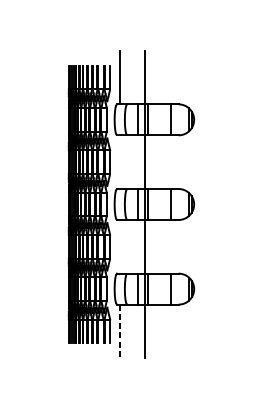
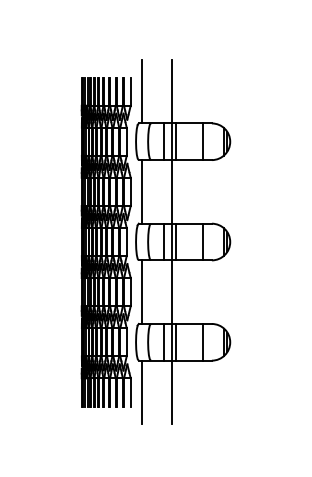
line: (119, 161) -> (141, 191), added
line: (119, 246) -> (141, 291), added
line: (119, 331) -> (141, 392), dashed -> solid

